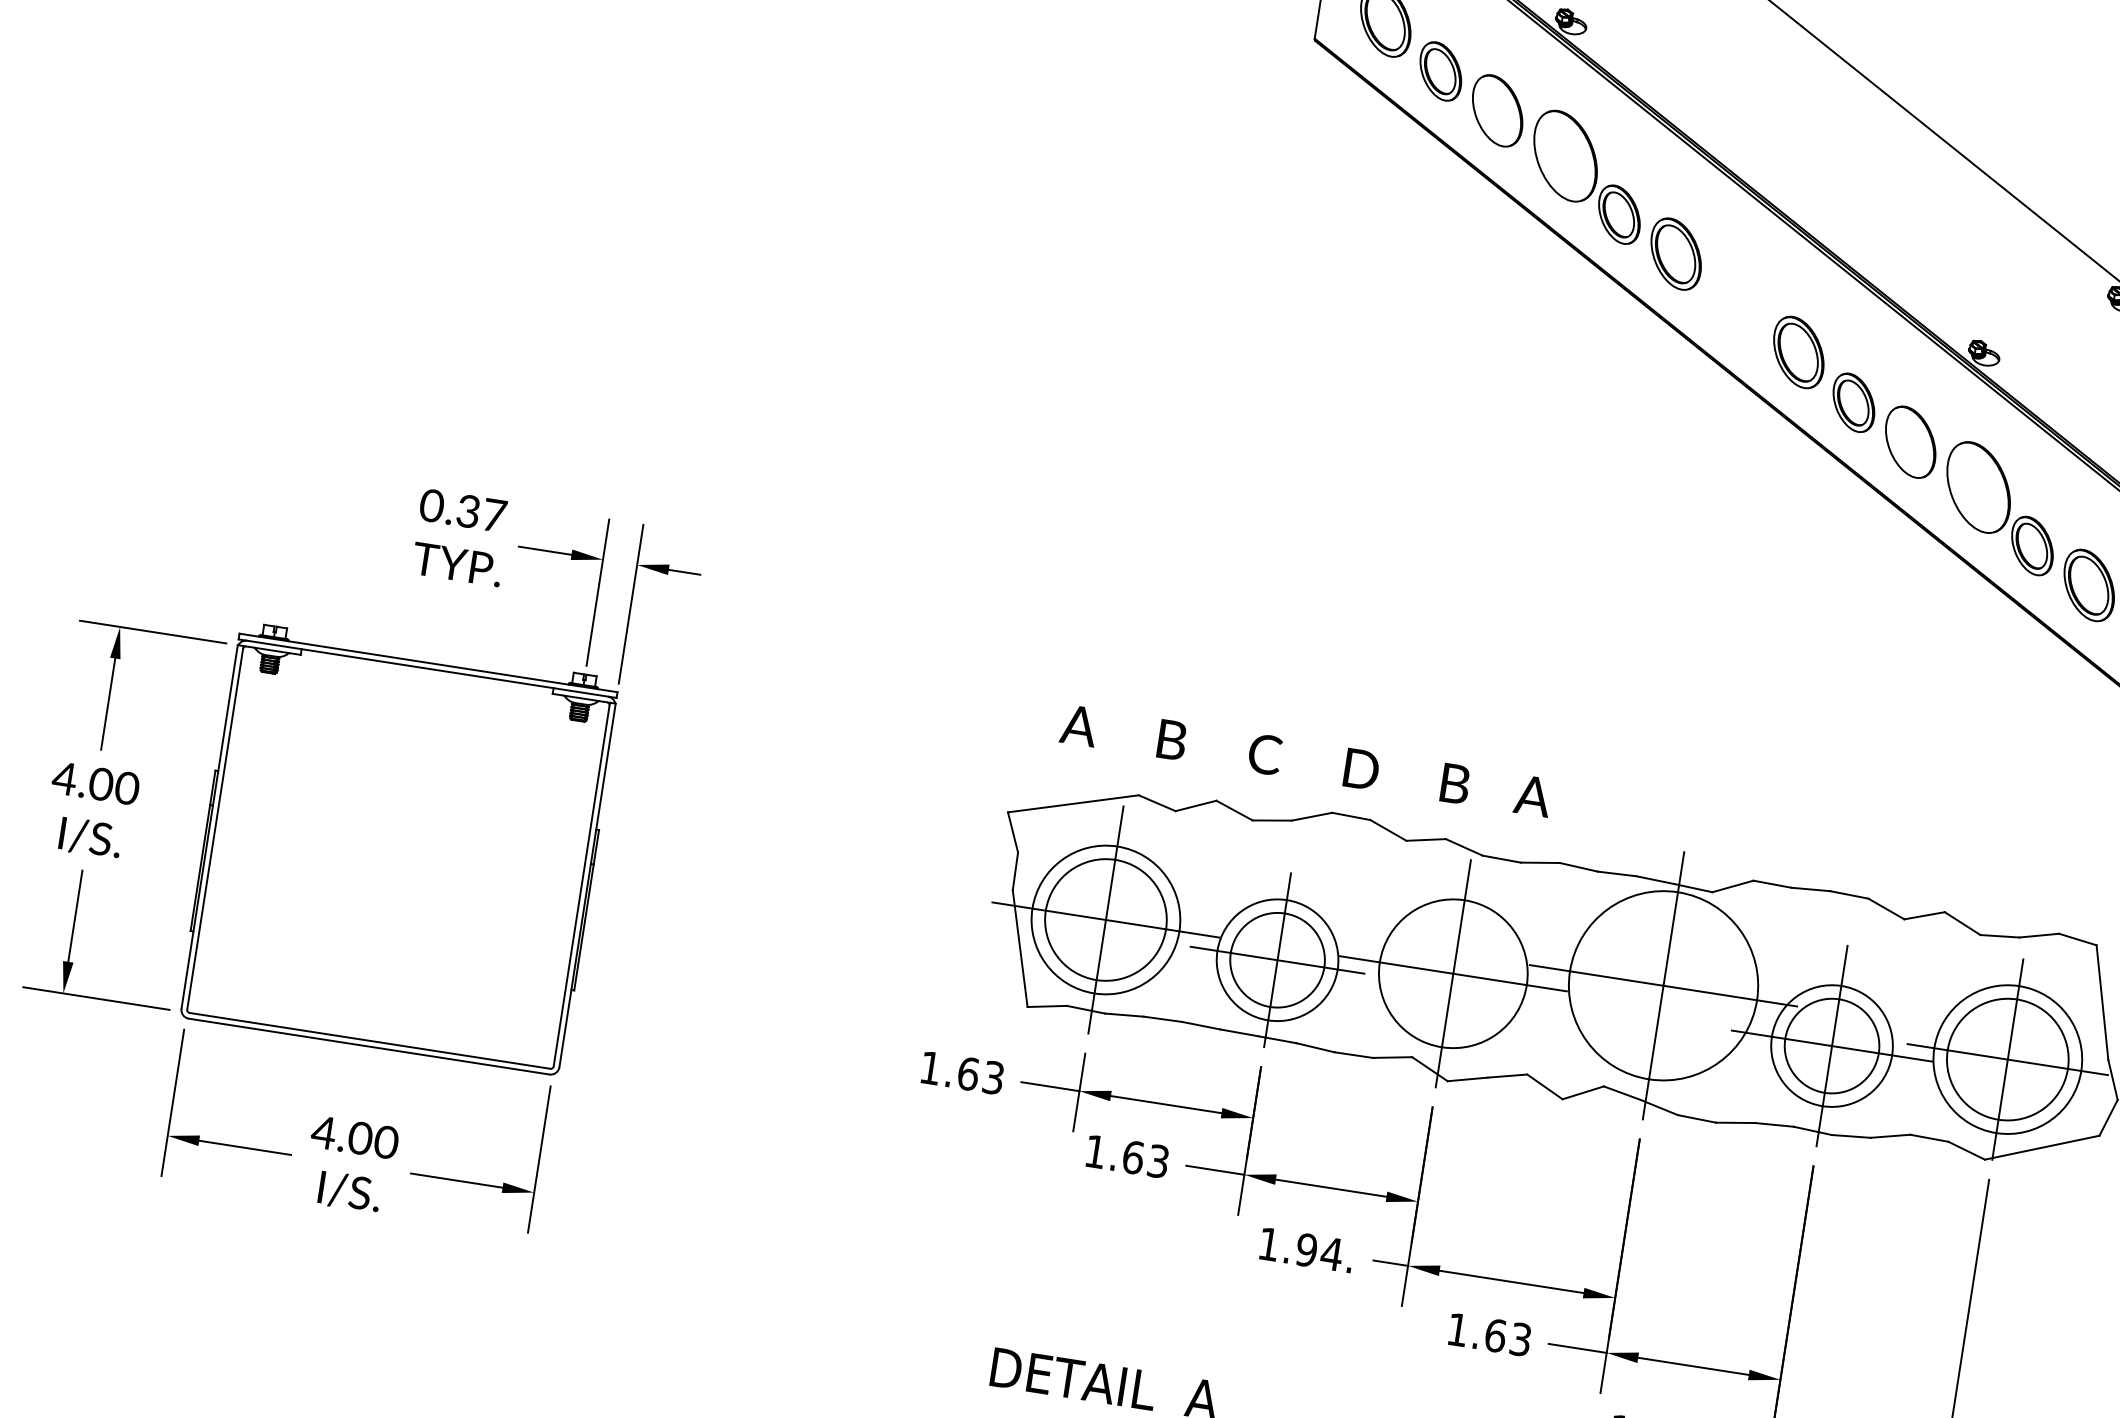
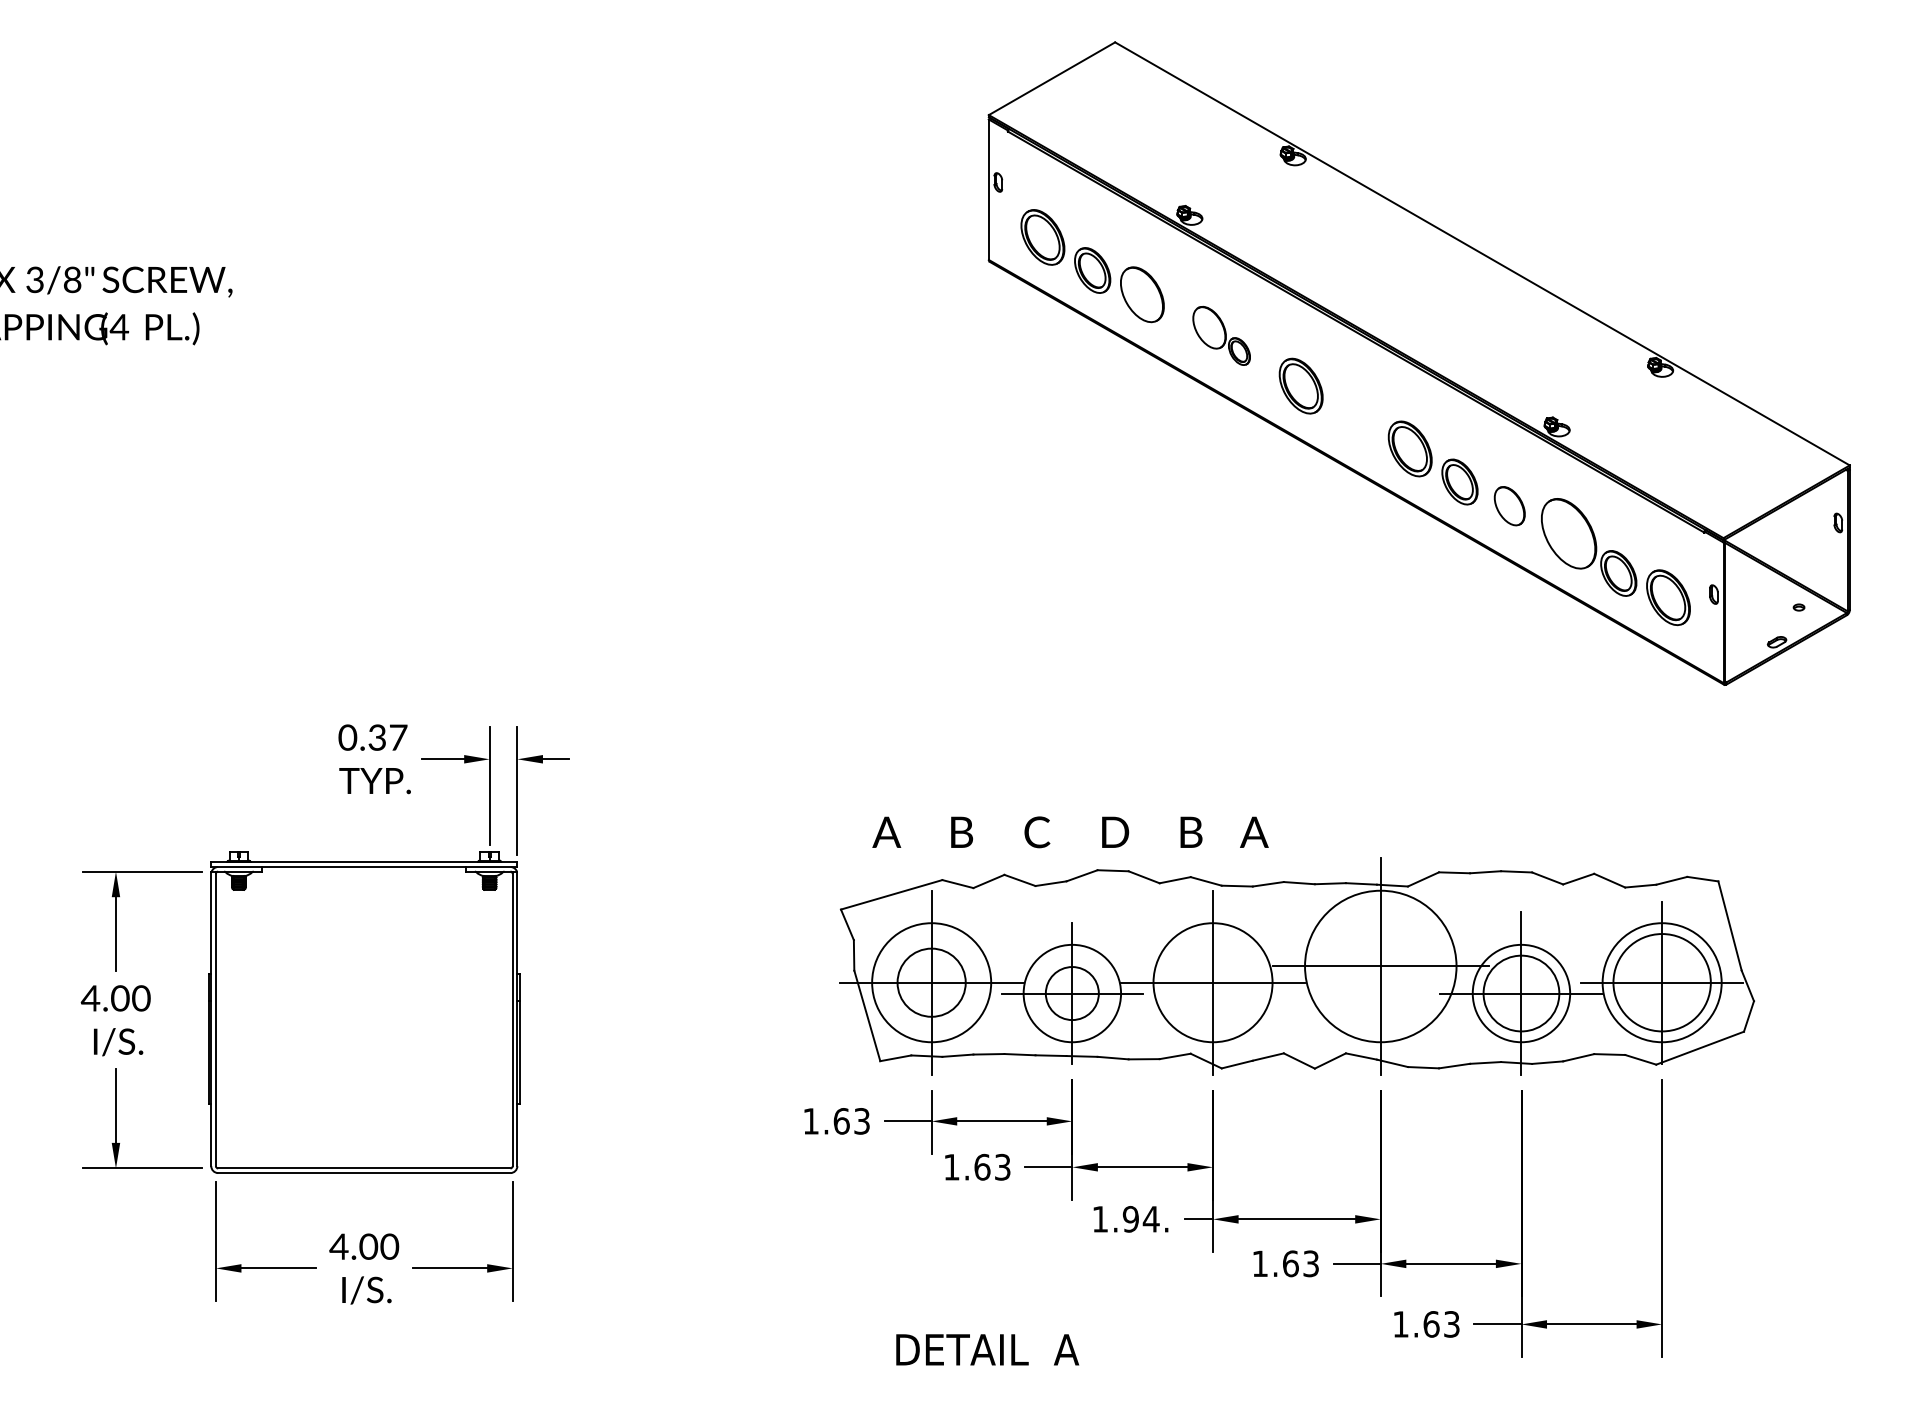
part: (1587, 176) -> (1221, 335), size x0.6
part: (1910, 441) -> (1509, 505), size x0.7
circle: (1105, 919) -> (931, 982), size x0.7
circle: (1277, 960) -> (1072, 993), size x0.7

